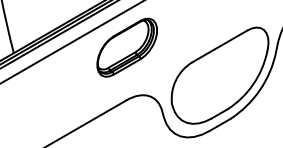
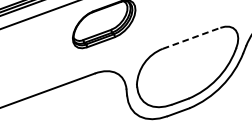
line: (220, 46) -> (192, 38), solid -> dashed

